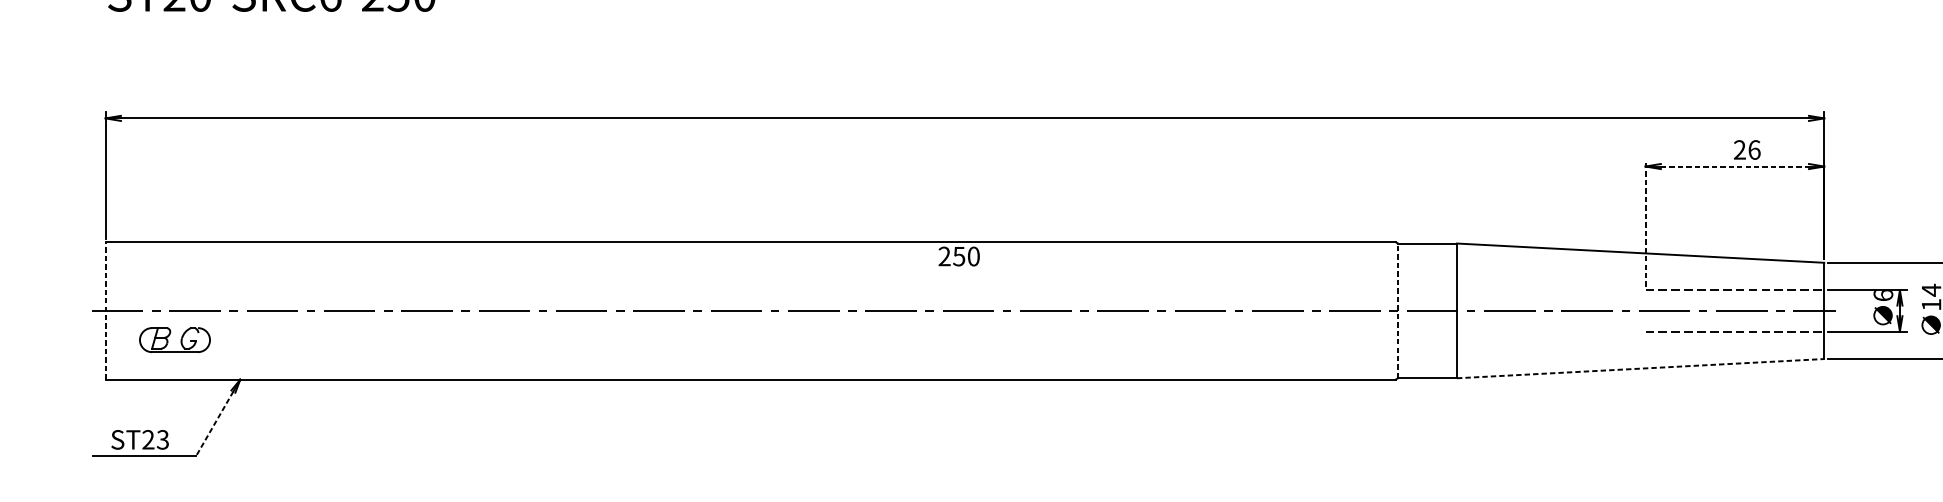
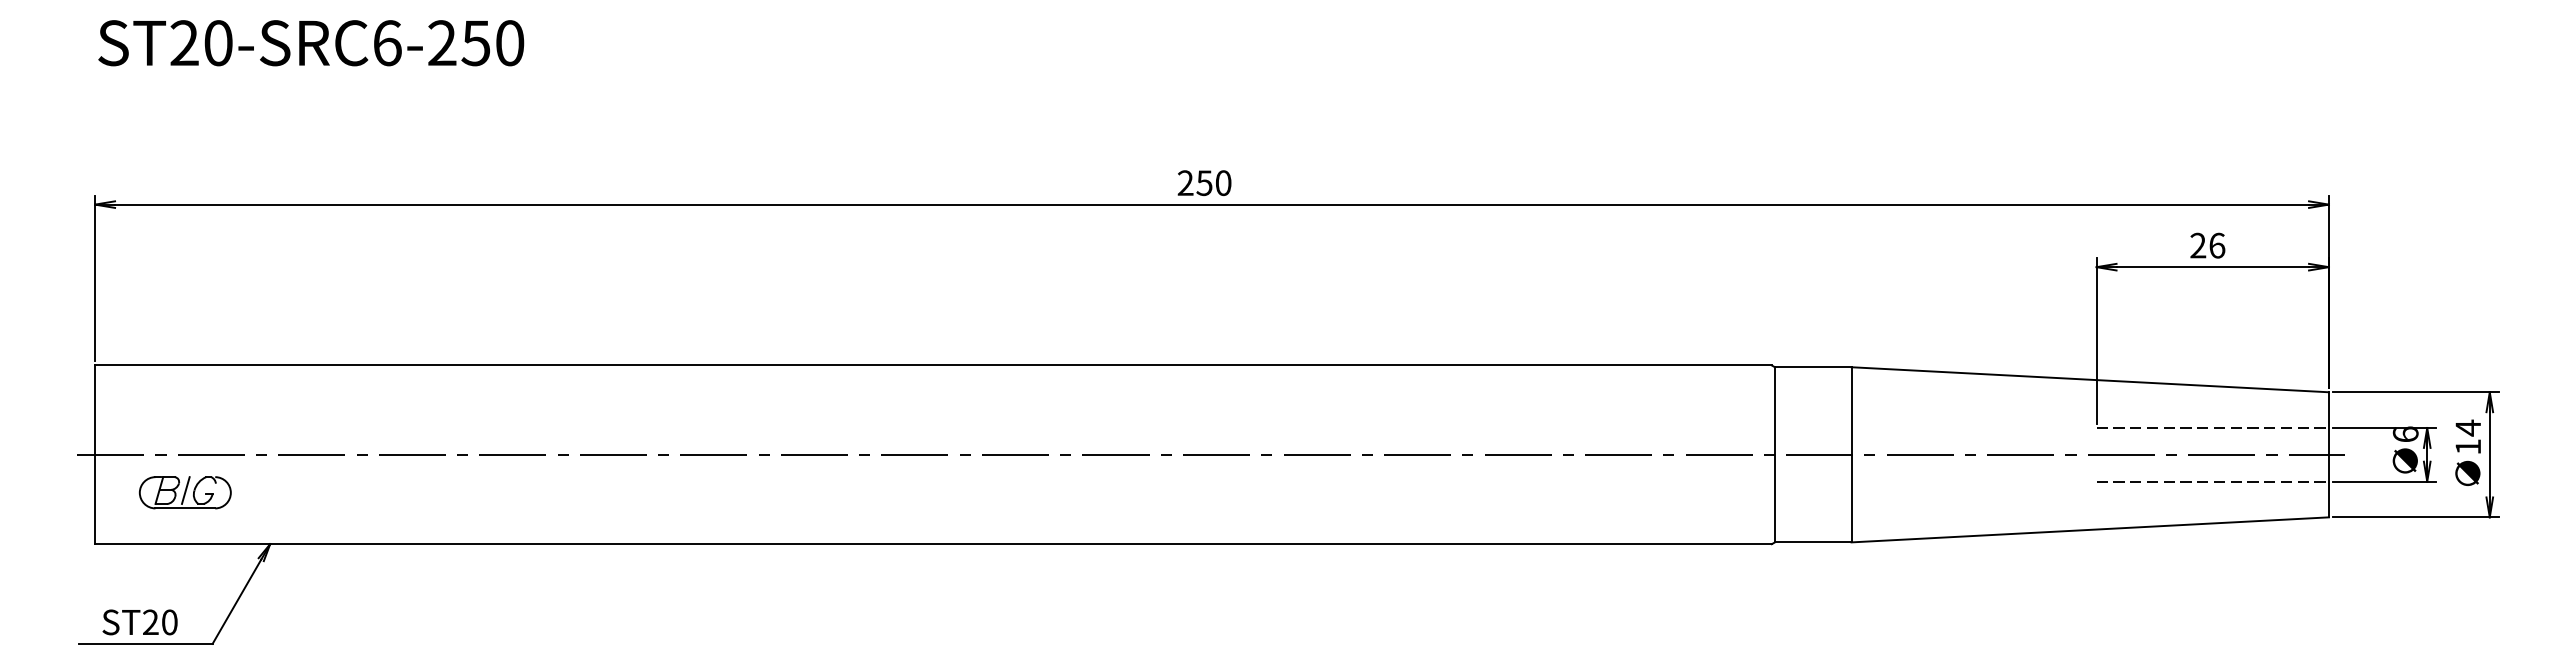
text: (1747, 149) -> (2207, 245), moved
line: (1735, 166) -> (2213, 267), dashed -> solid
line: (1645, 222) -> (2096, 340), dashed -> solid
text: (959, 256) -> (1204, 183), moved
line: (105, 310) -> (95, 454), dashed -> solid
line: (1397, 310) -> (1774, 454), dashed -> solid
line: (175, 338) -> (185, 490), added
line: (1640, 368) -> (2090, 529), dashed -> solid
line: (214, 423) -> (236, 601), dashed -> solid
text: (162, 439) -> (169, 622), ST23 -> ST20

